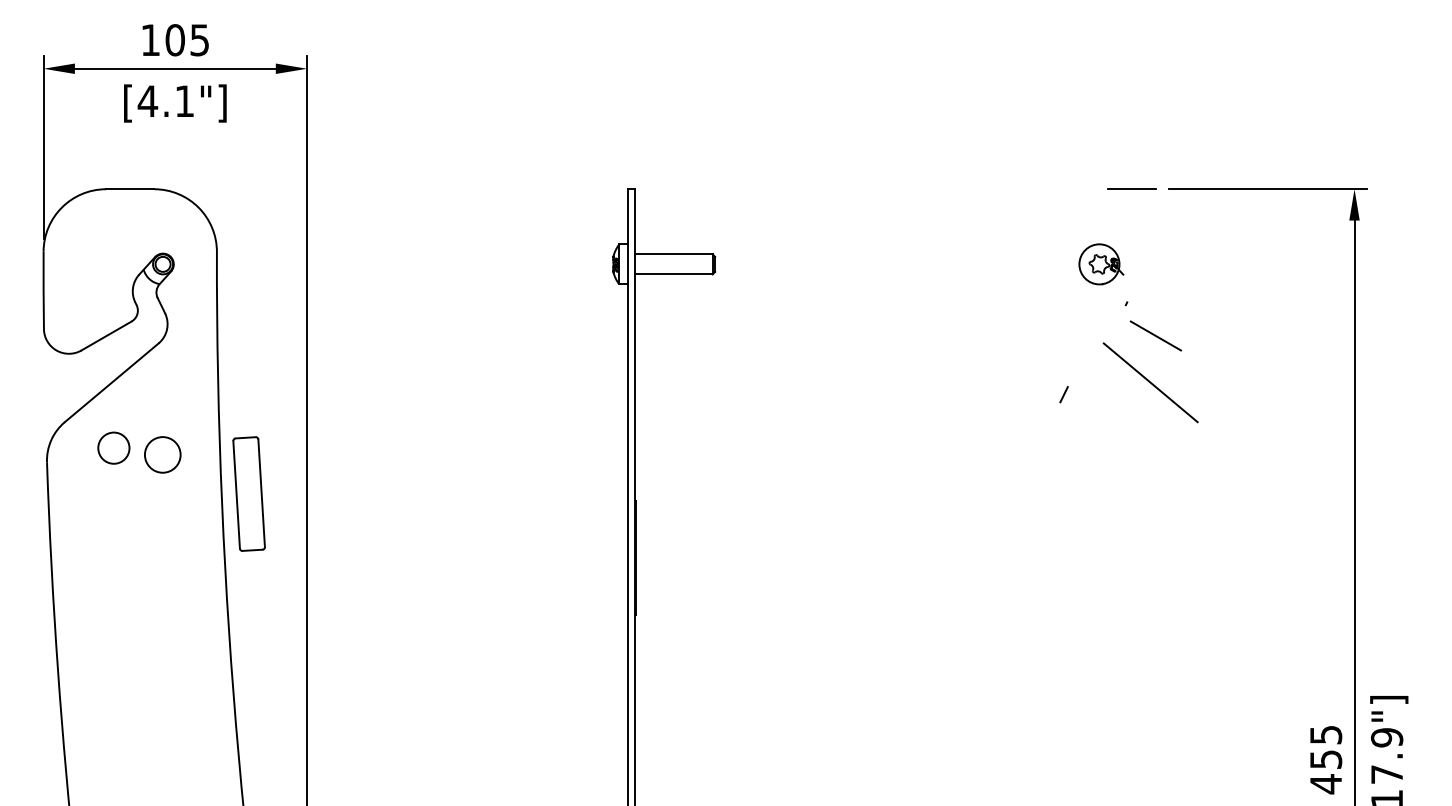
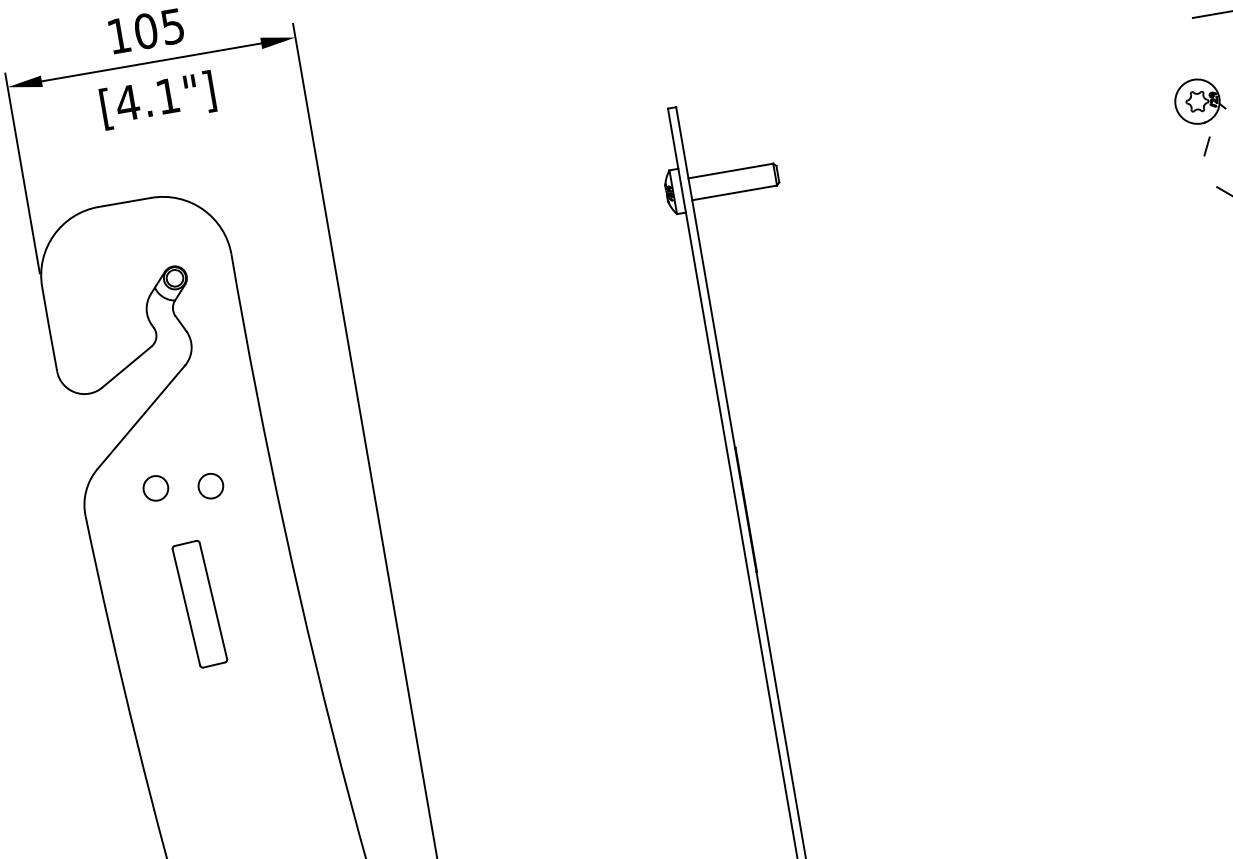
line: (1063, 394) -> (1206, 146), moved
circle: (113, 448) -> (155, 488), size x0.71
circle: (163, 454) -> (211, 485), size x0.62
part: (248, 493) -> (199, 603), moved

